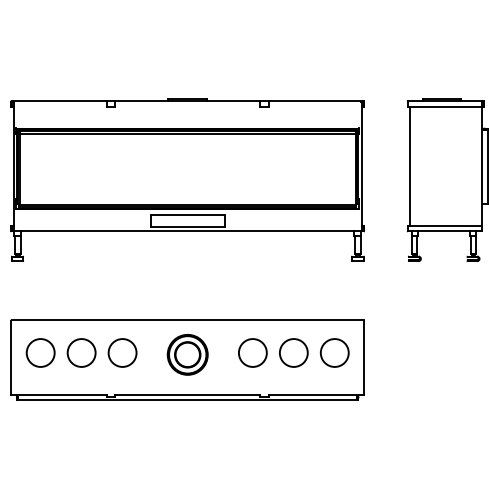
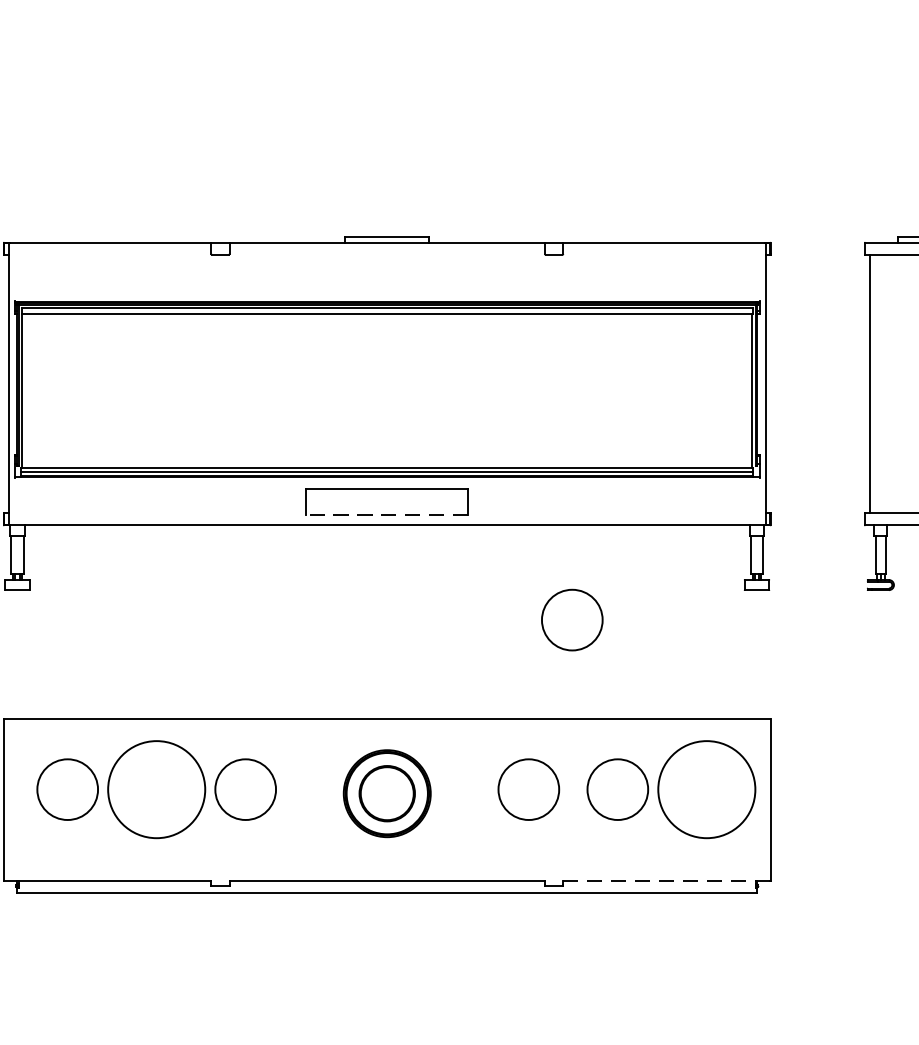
line: (187, 226) -> (386, 514), solid -> dashed
circle: (272, 274) -> (571, 619), added
circle: (81, 352) -> (156, 788), size x1.6
circle: (334, 352) -> (706, 788), size x1.6
line: (316, 394) -> (667, 879), solid -> dashed

